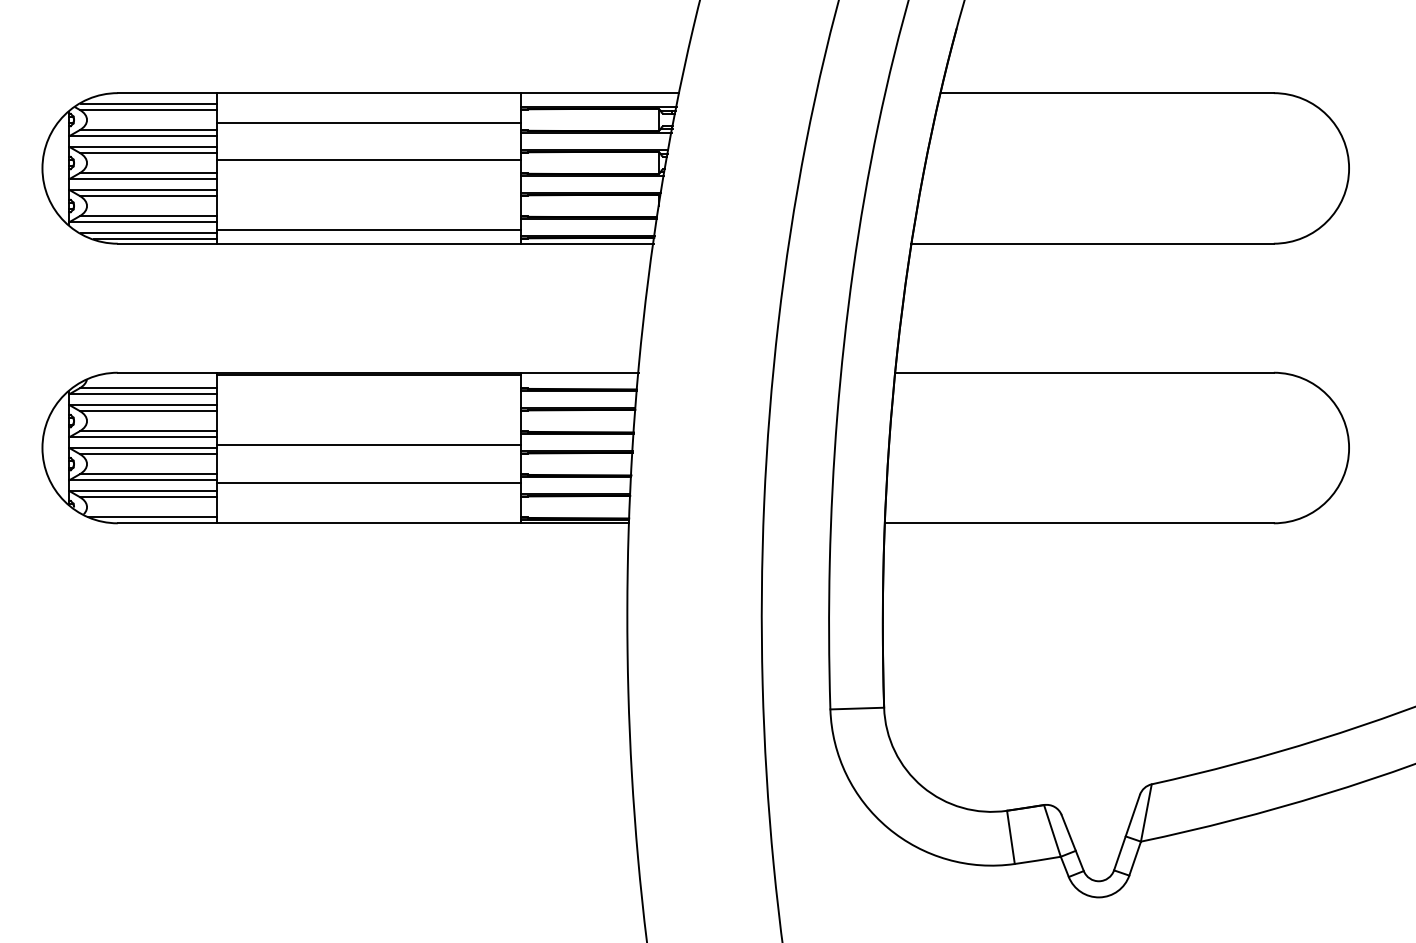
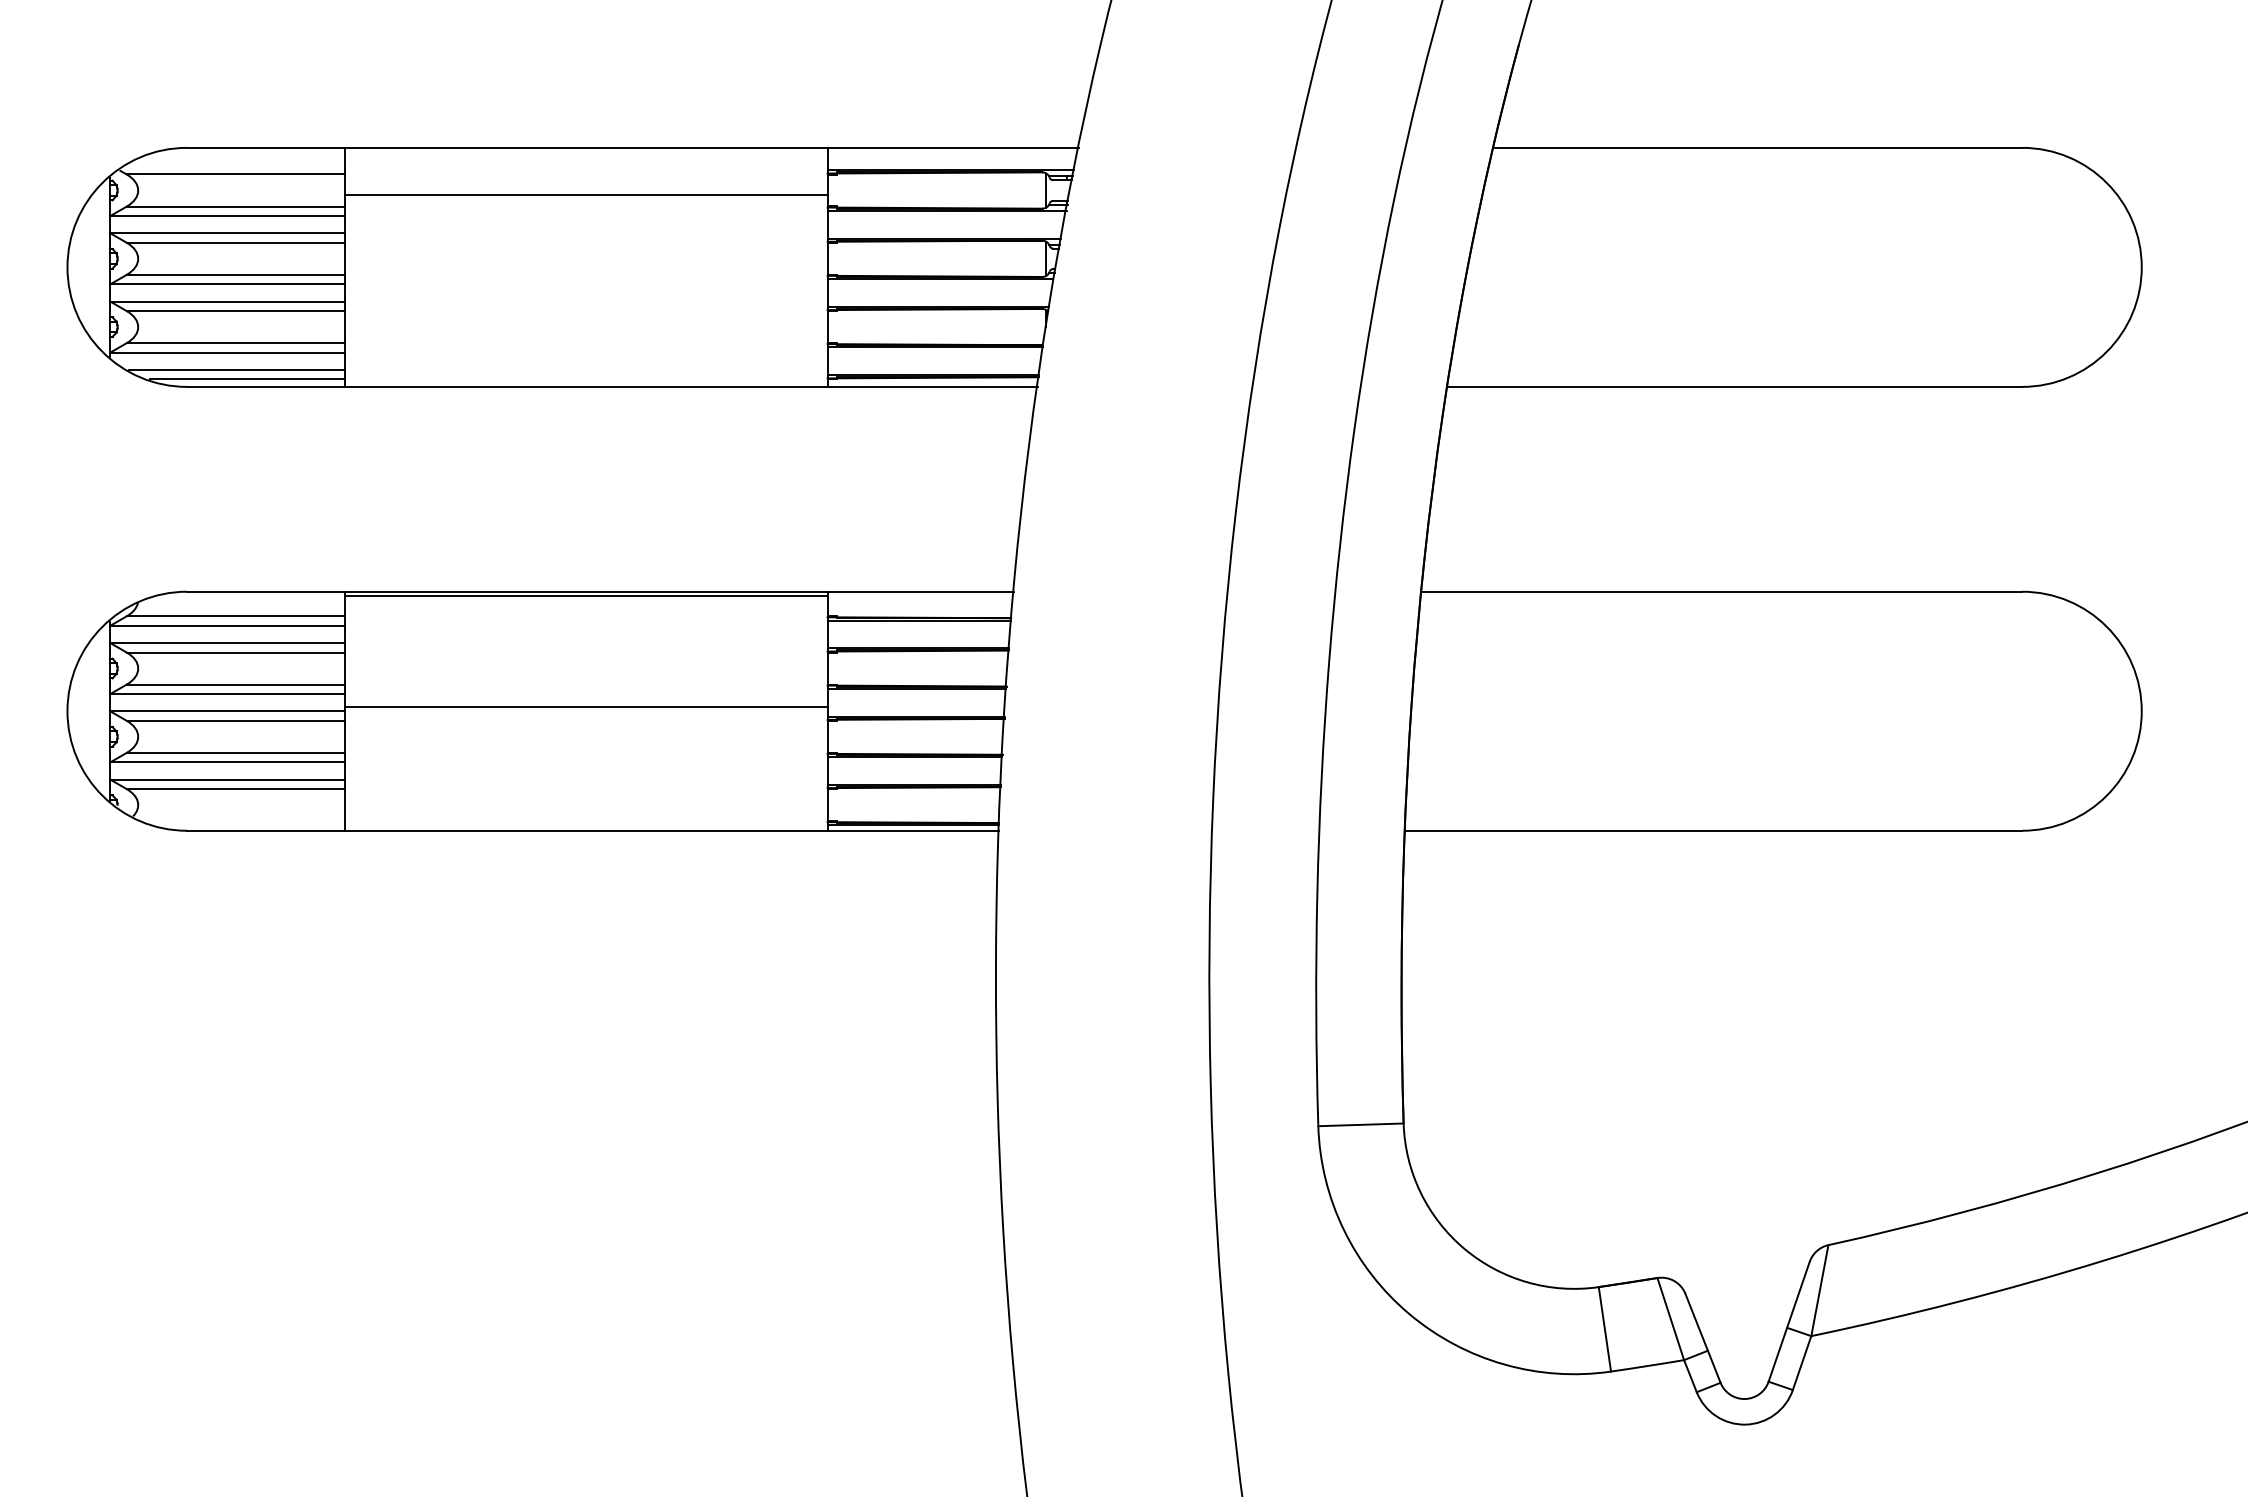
line: (149, 103) -> (237, 164), removed
line: (369, 160) -> (586, 254), removed
line: (369, 230) -> (586, 365), removed
line: (369, 482) -> (586, 765), removed
line: (152, 517) -> (242, 821), removed

